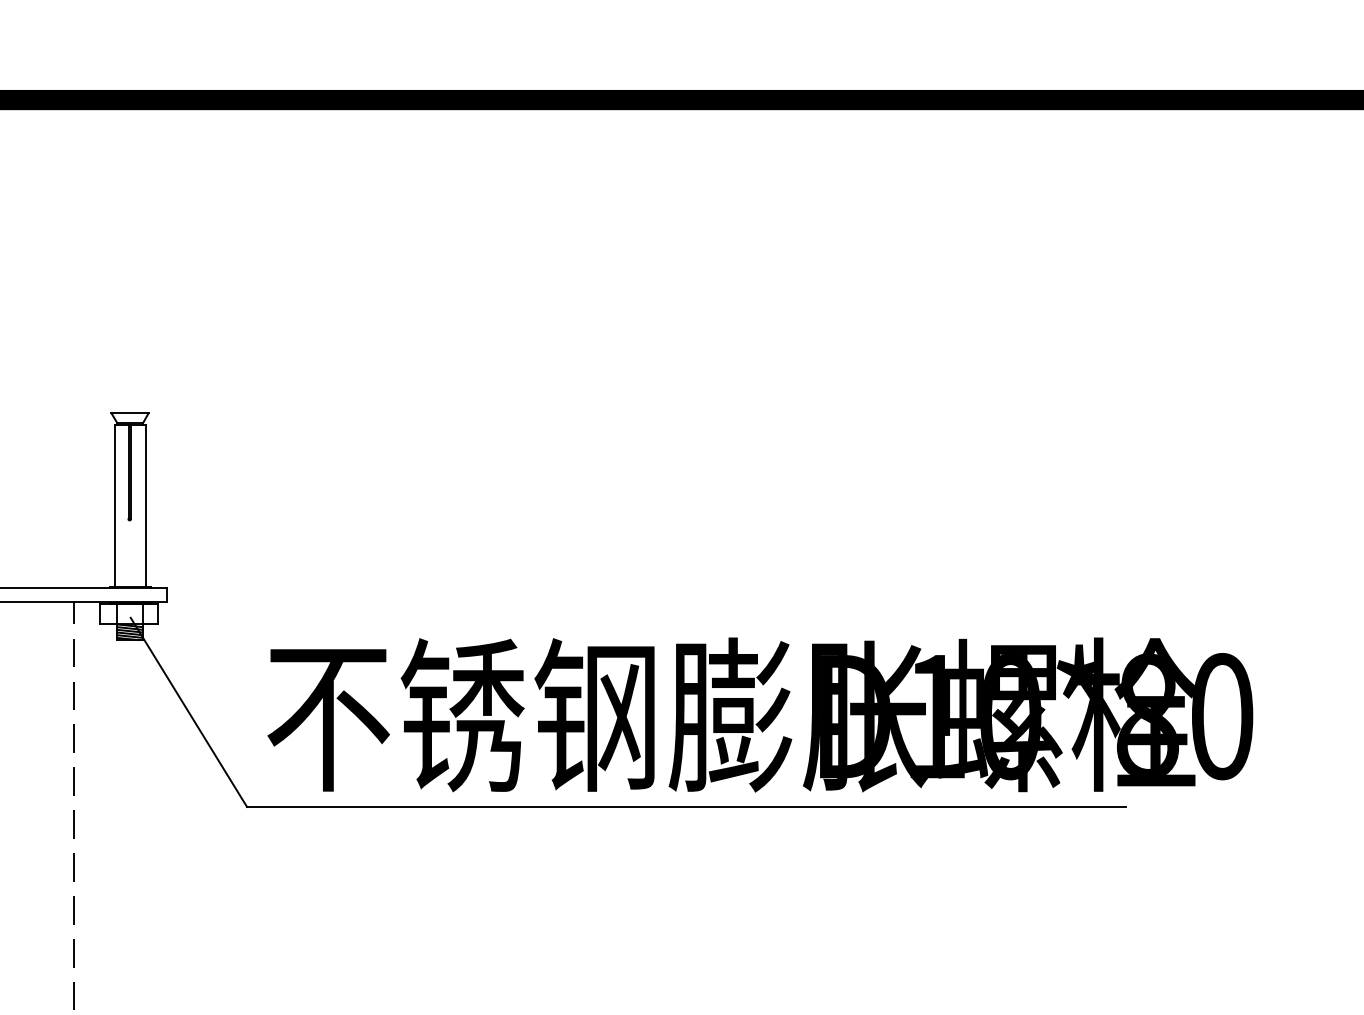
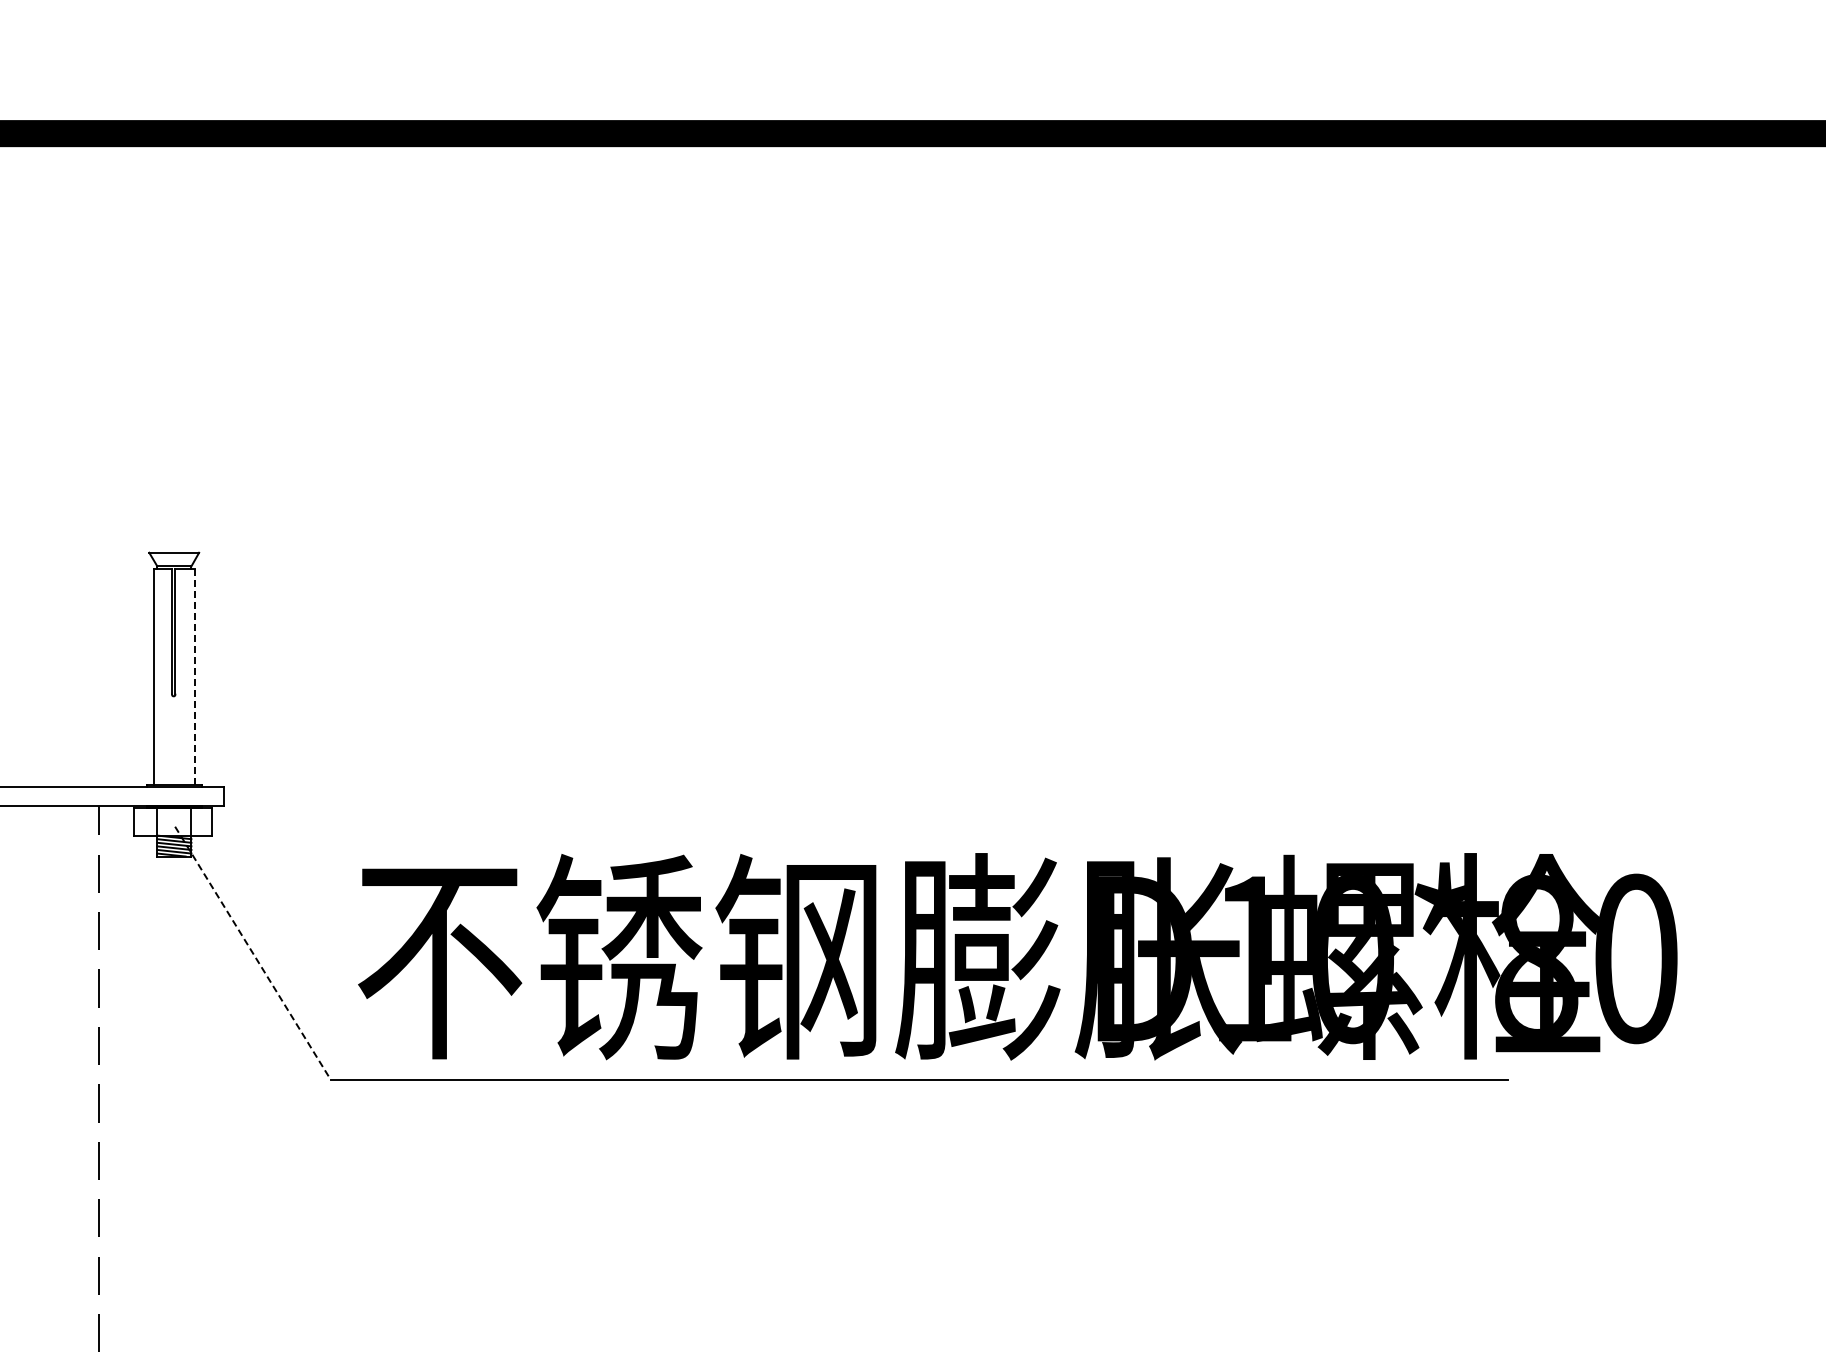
line: (145, 506) -> (194, 677), solid -> dashed
line: (188, 712) -> (252, 953), solid -> dashed

